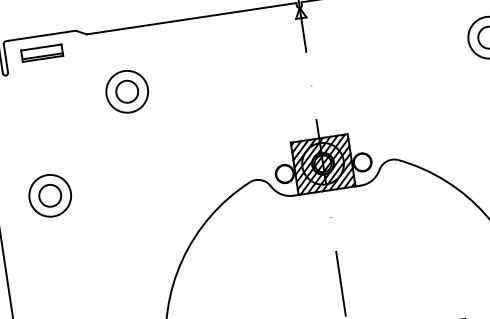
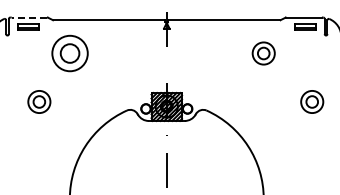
line: (41, 35) -> (29, 17), solid -> dashed
part: (126, 91) -> (69, 53), size x1.6
part: (50, 194) -> (39, 101), moved

